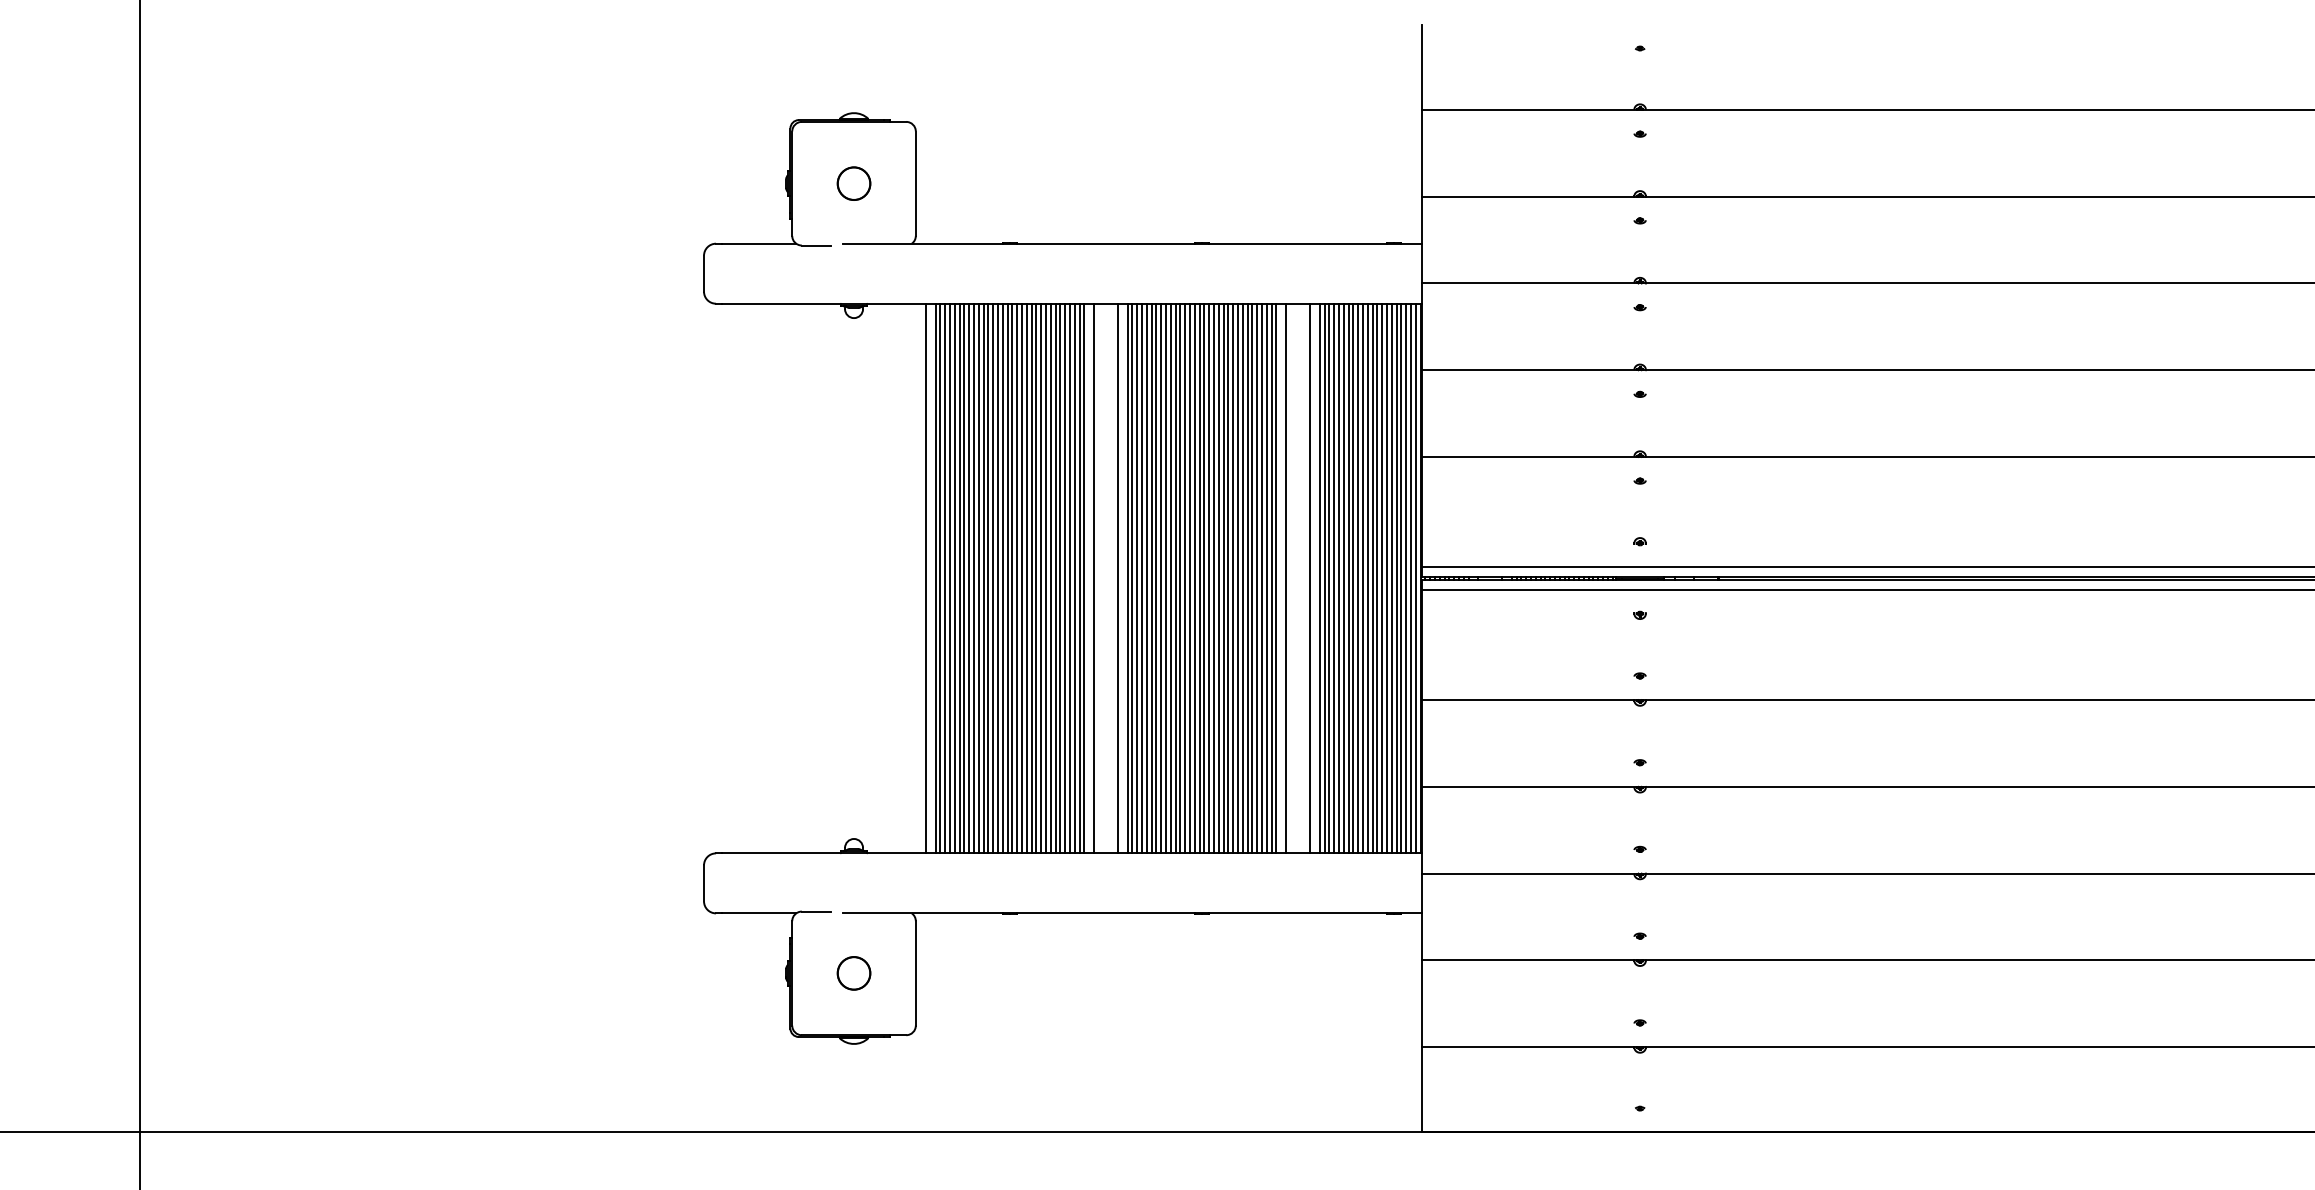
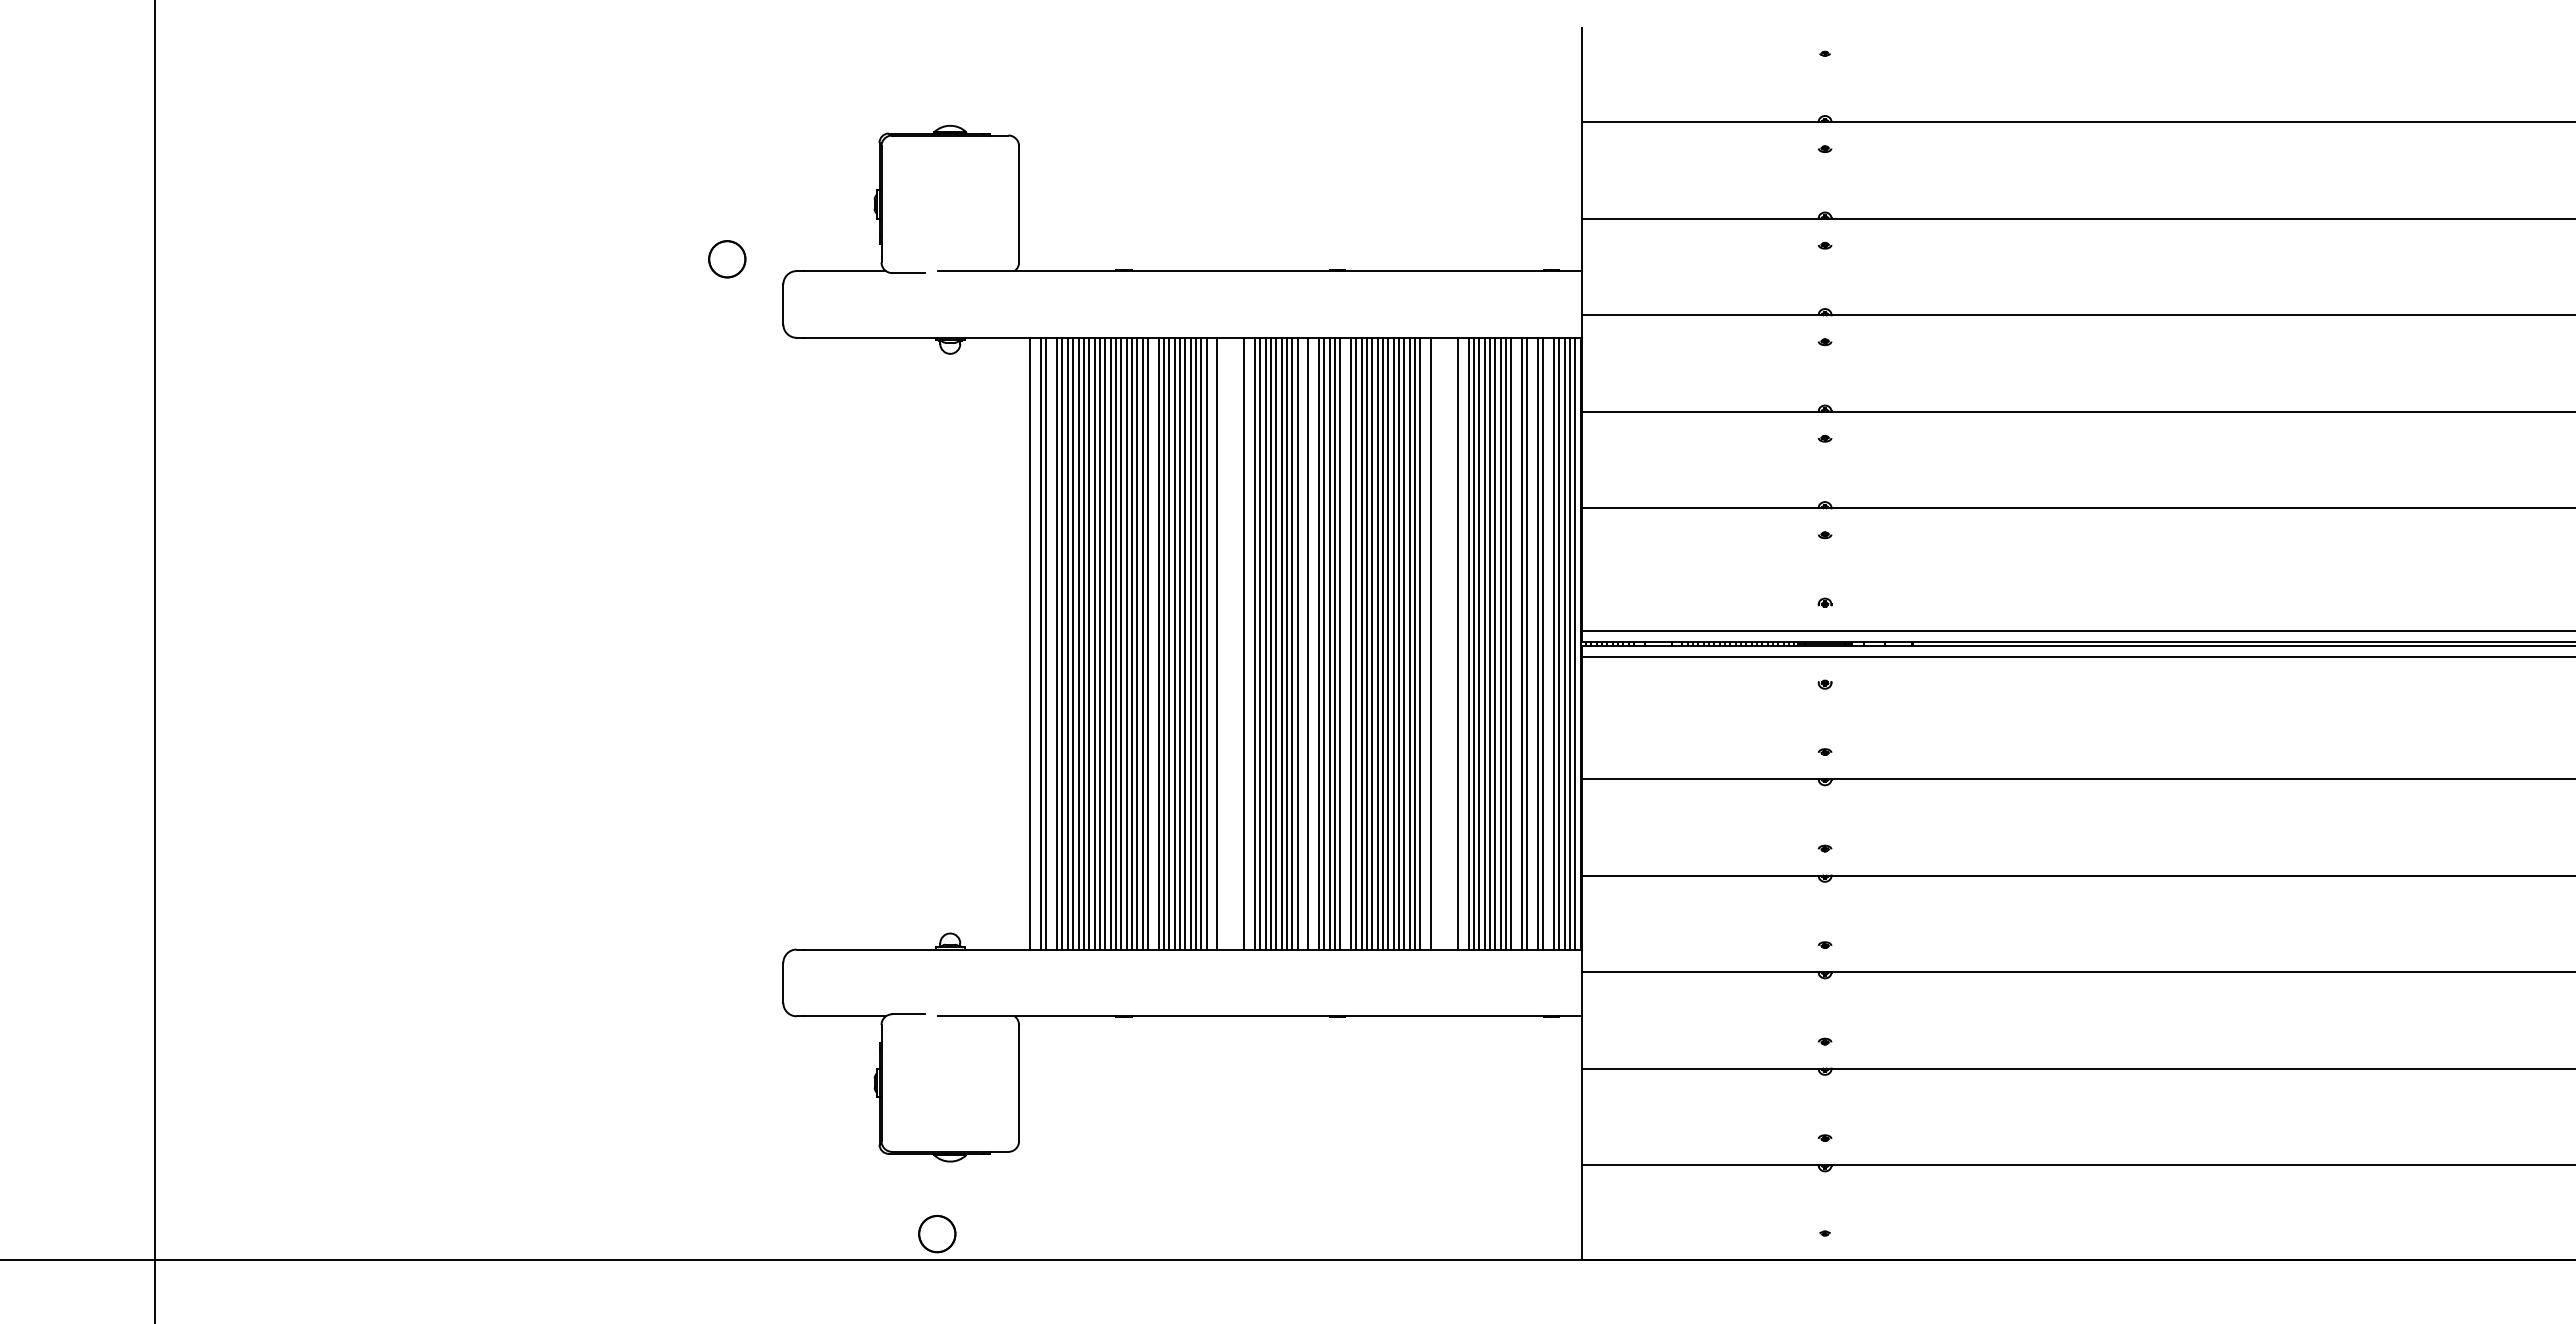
circle: (854, 183) -> (727, 259), moved
line: (944, 578) -> (1051, 643), removed
line: (1036, 578) -> (1153, 643), removed
line: (1170, 578) -> (1302, 643), removed
line: (1180, 578) -> (1313, 643), removed
line: (1209, 578) -> (1345, 643), removed
line: (1362, 578) -> (1516, 643), removed
line: (1377, 578) -> (1532, 643), removed
line: (1391, 578) -> (1548, 643), removed
circle: (854, 973) -> (937, 1234), moved

